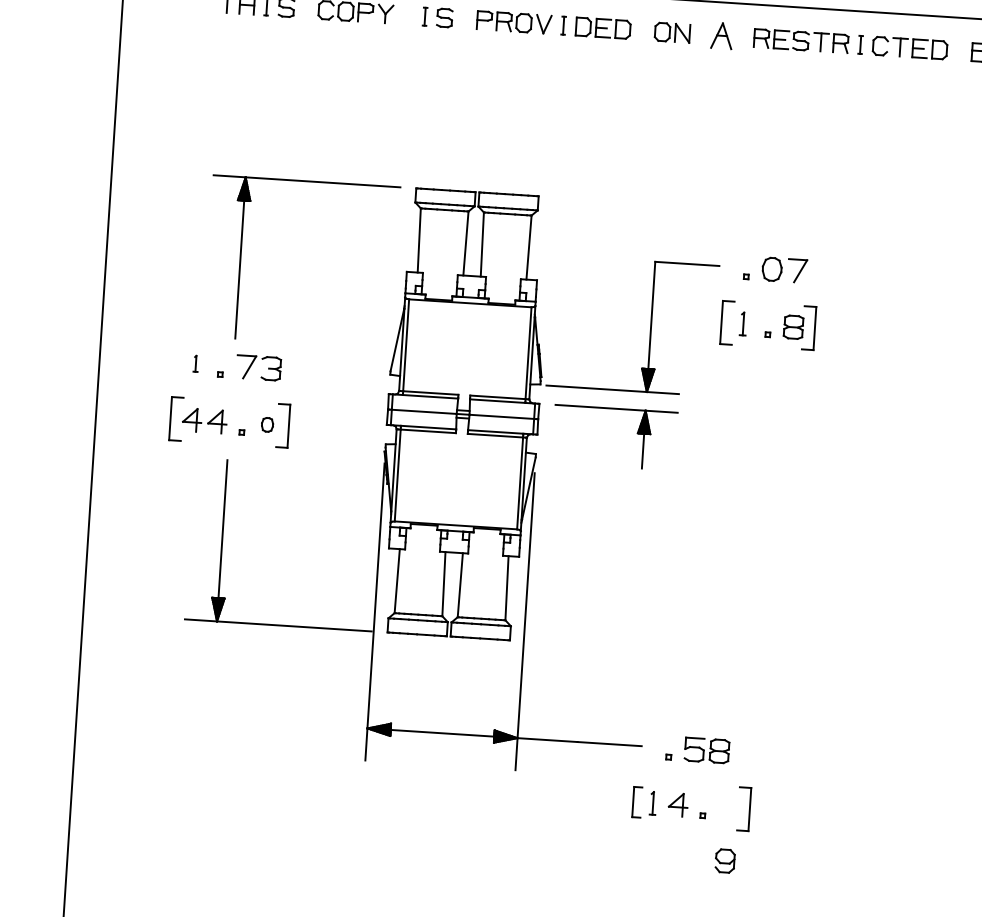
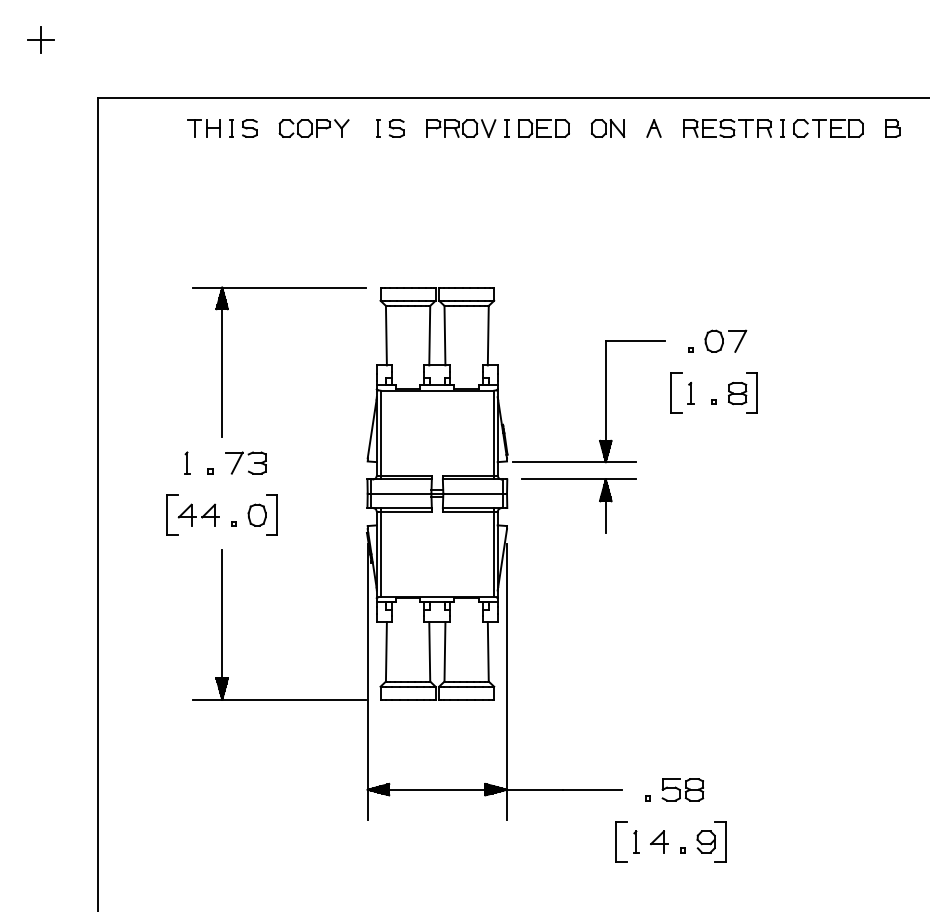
part: (721, 35) -> (653, 128), size x0.71
part: (196, 363) -> (187, 462), size x1.43
part: (266, 424) -> (256, 514), size x1.67
part: (637, 801) -> (621, 841), size x1.43
part: (724, 860) -> (705, 841), moved

